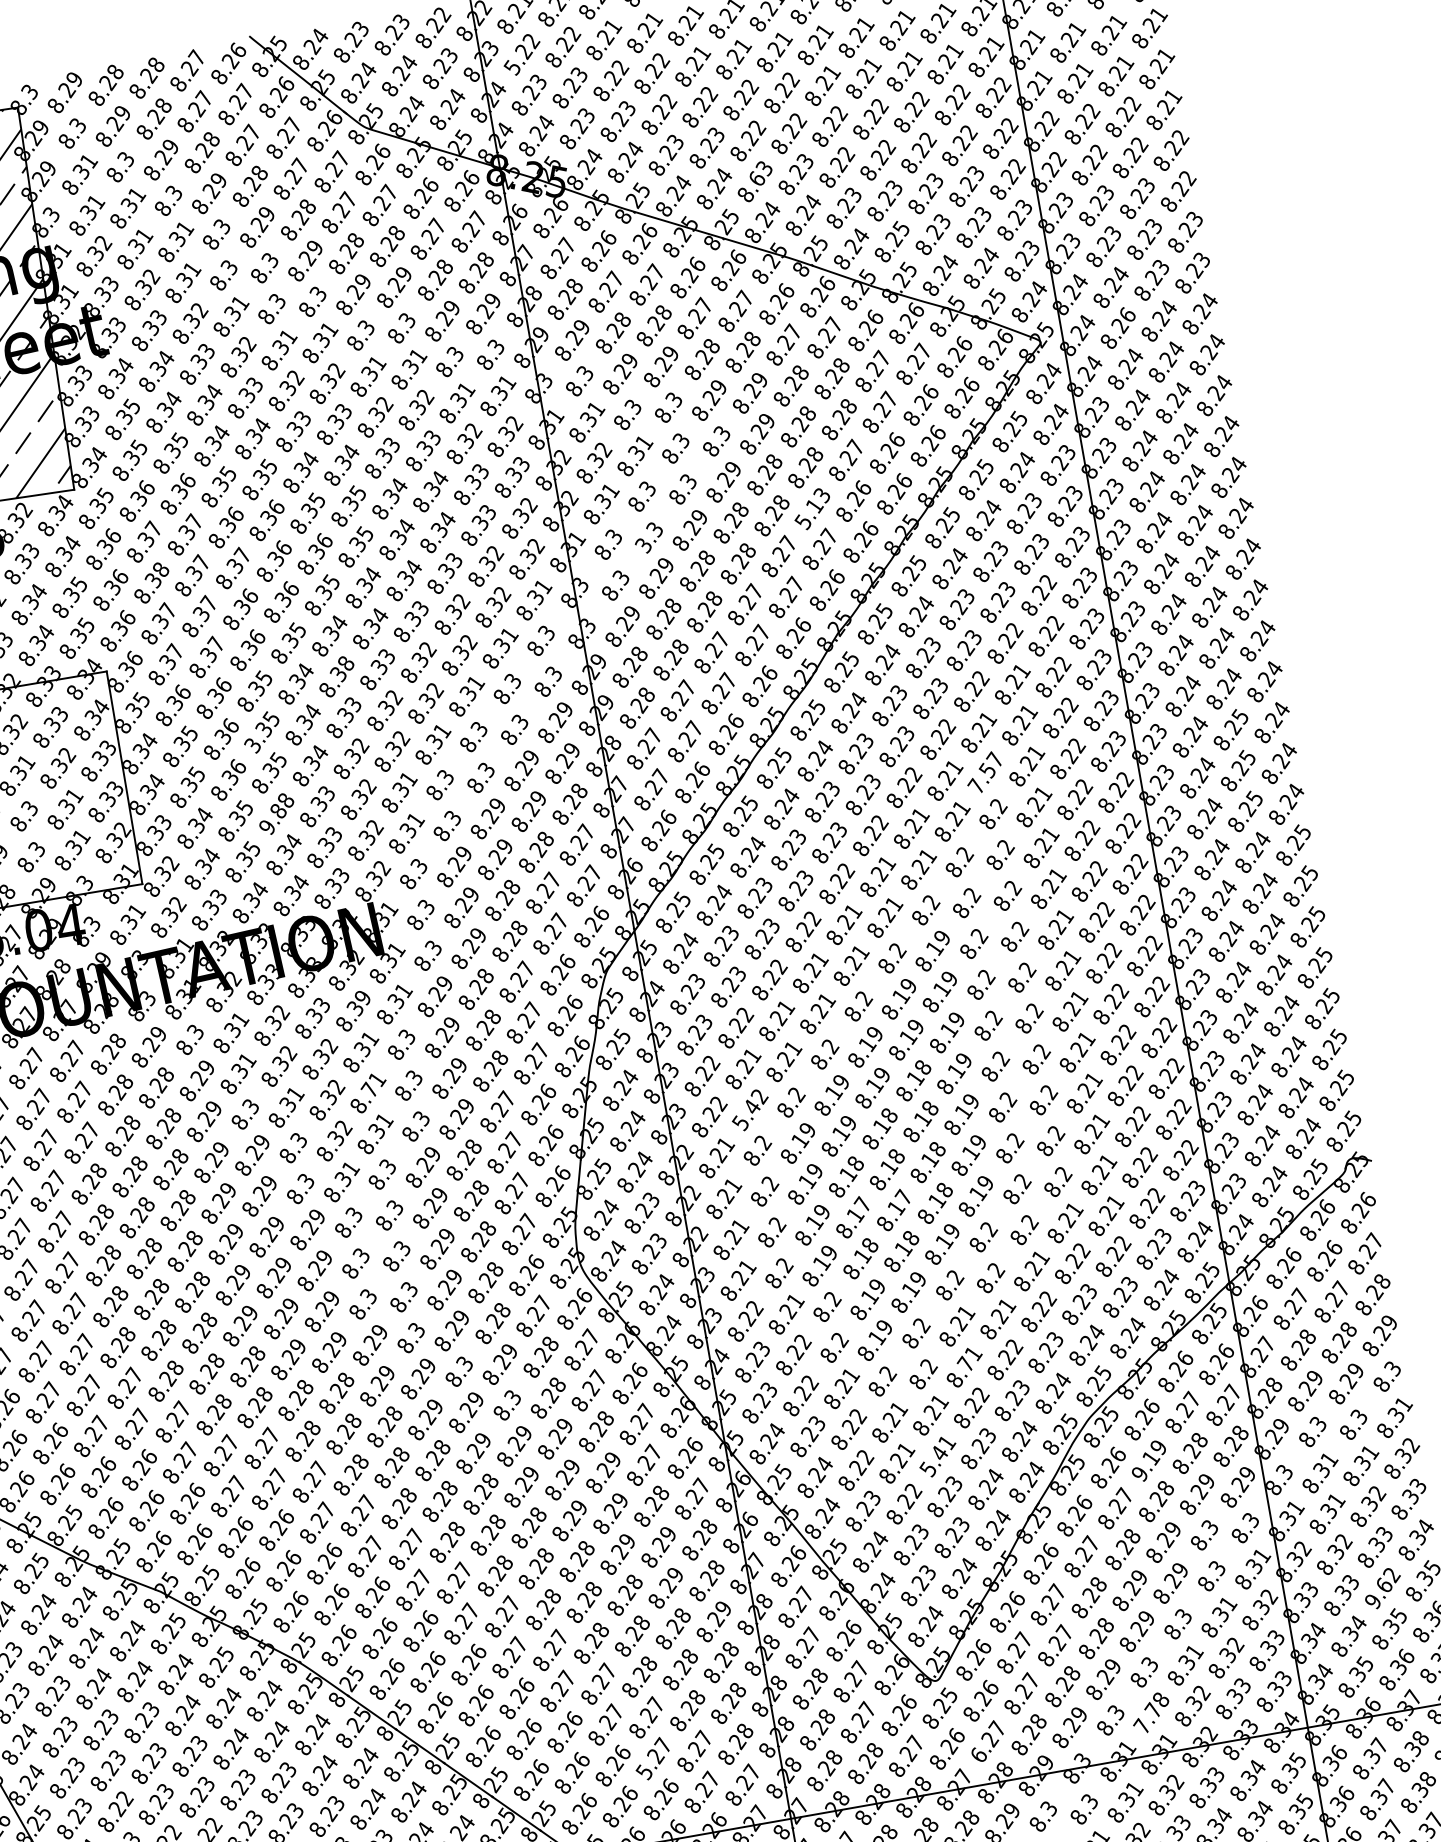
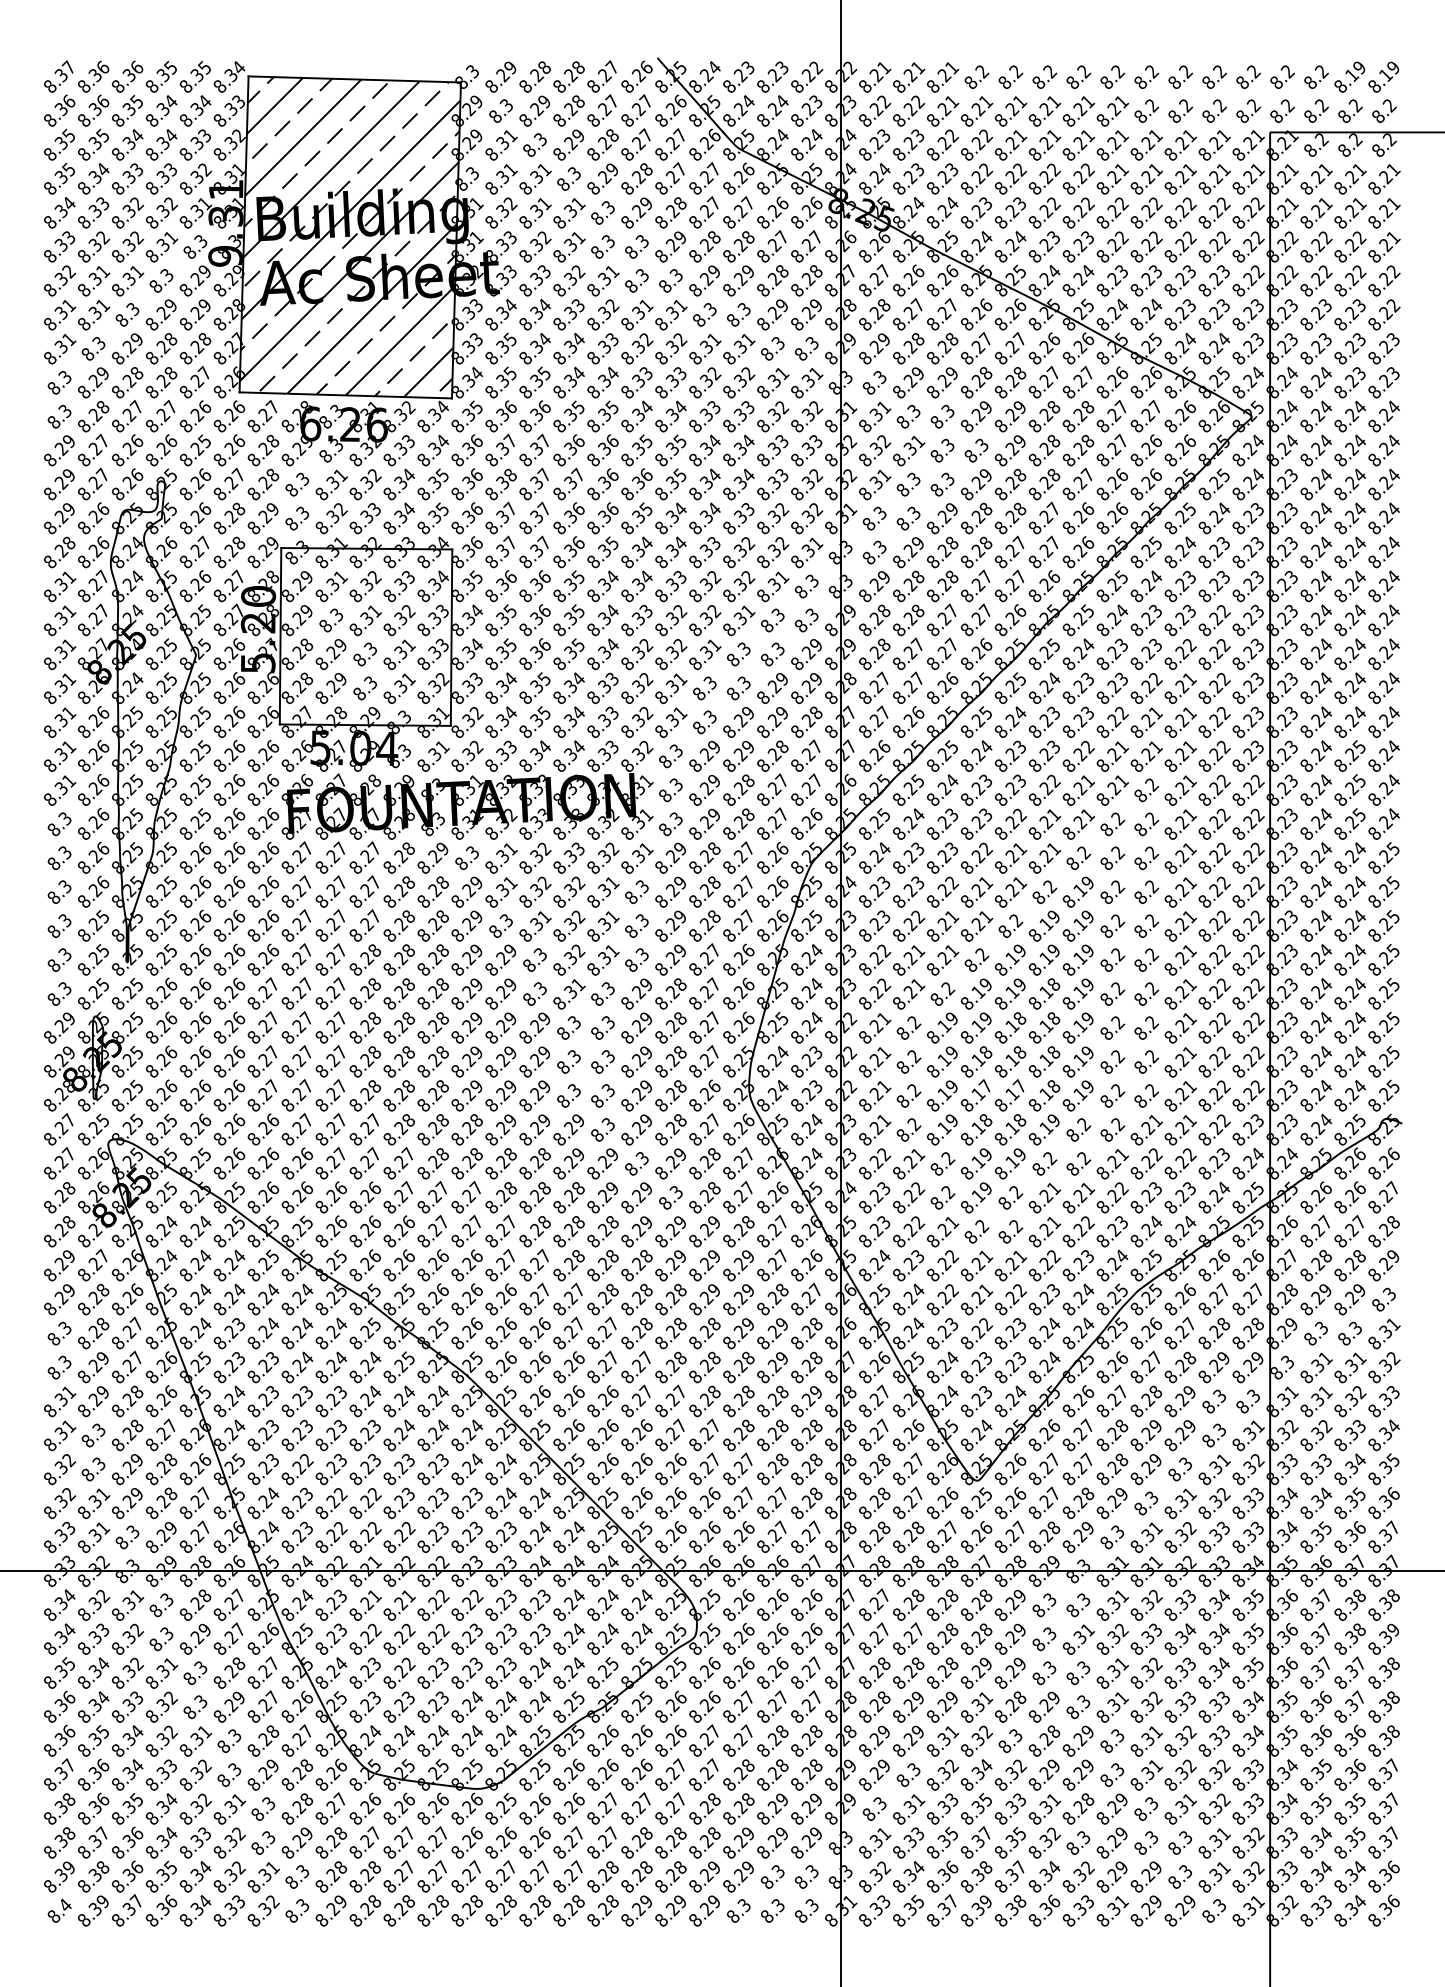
text: (511, 67) -> (864, 120), 5.22 -> 8.22
text: (757, 179) -> (1046, 245), 8.63 -> 8.23
text: (901, 228) -> (1155, 305), 8.25 -> 8.24
text: (1127, 314) -> (1325, 406), 8.26 -> 8.24
text: (811, 508) -> (1043, 518), 5.13 -> 8.27
text: (643, 545) -> (902, 524), 3.3 -> 8.3
text: (346, 662) -> (646, 576), 8.38 -> 8.34
text: (251, 745) -> (558, 629), 3.35 -> 8.35
text: (984, 772) -> (1145, 755), 7.57 -> 8.21
text: (277, 813) -> (569, 688), 9.88 -> 8.34
text: (363, 998) -> (612, 849), 8.39 -> 8.32
text: (368, 1089) -> (603, 923), 8.71 -> 8.31
text: (750, 1110) -> (908, 994), 5.42 -> 8.21
text: (966, 1363) -> (1046, 1229), 8.71 -> 8.21
text: (937, 1456) -> (1010, 1300), 5.41 -> 8.22
text: (1149, 1459) -> (1180, 1332), 9.19 -> 8.27
text: (1382, 1588) -> (1350, 1469), 9.62 -> 8.34
text: (1150, 1712) -> (1145, 1536), 7.78 -> 8.31
text: (978, 1755) -> (1000, 1546), 6.27 -> 8.27
text: (643, 1771) -> (728, 1512), 5.27 -> 8.27

